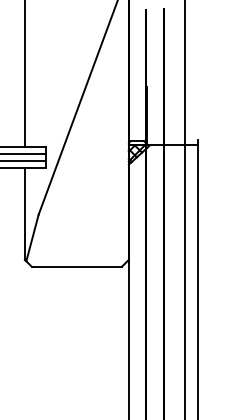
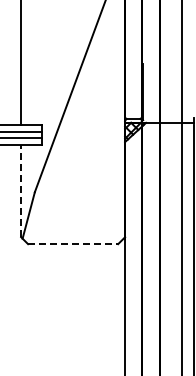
line: (24, 213) -> (20, 190), solid -> dashed
line: (77, 266) -> (73, 243), solid -> dashed

